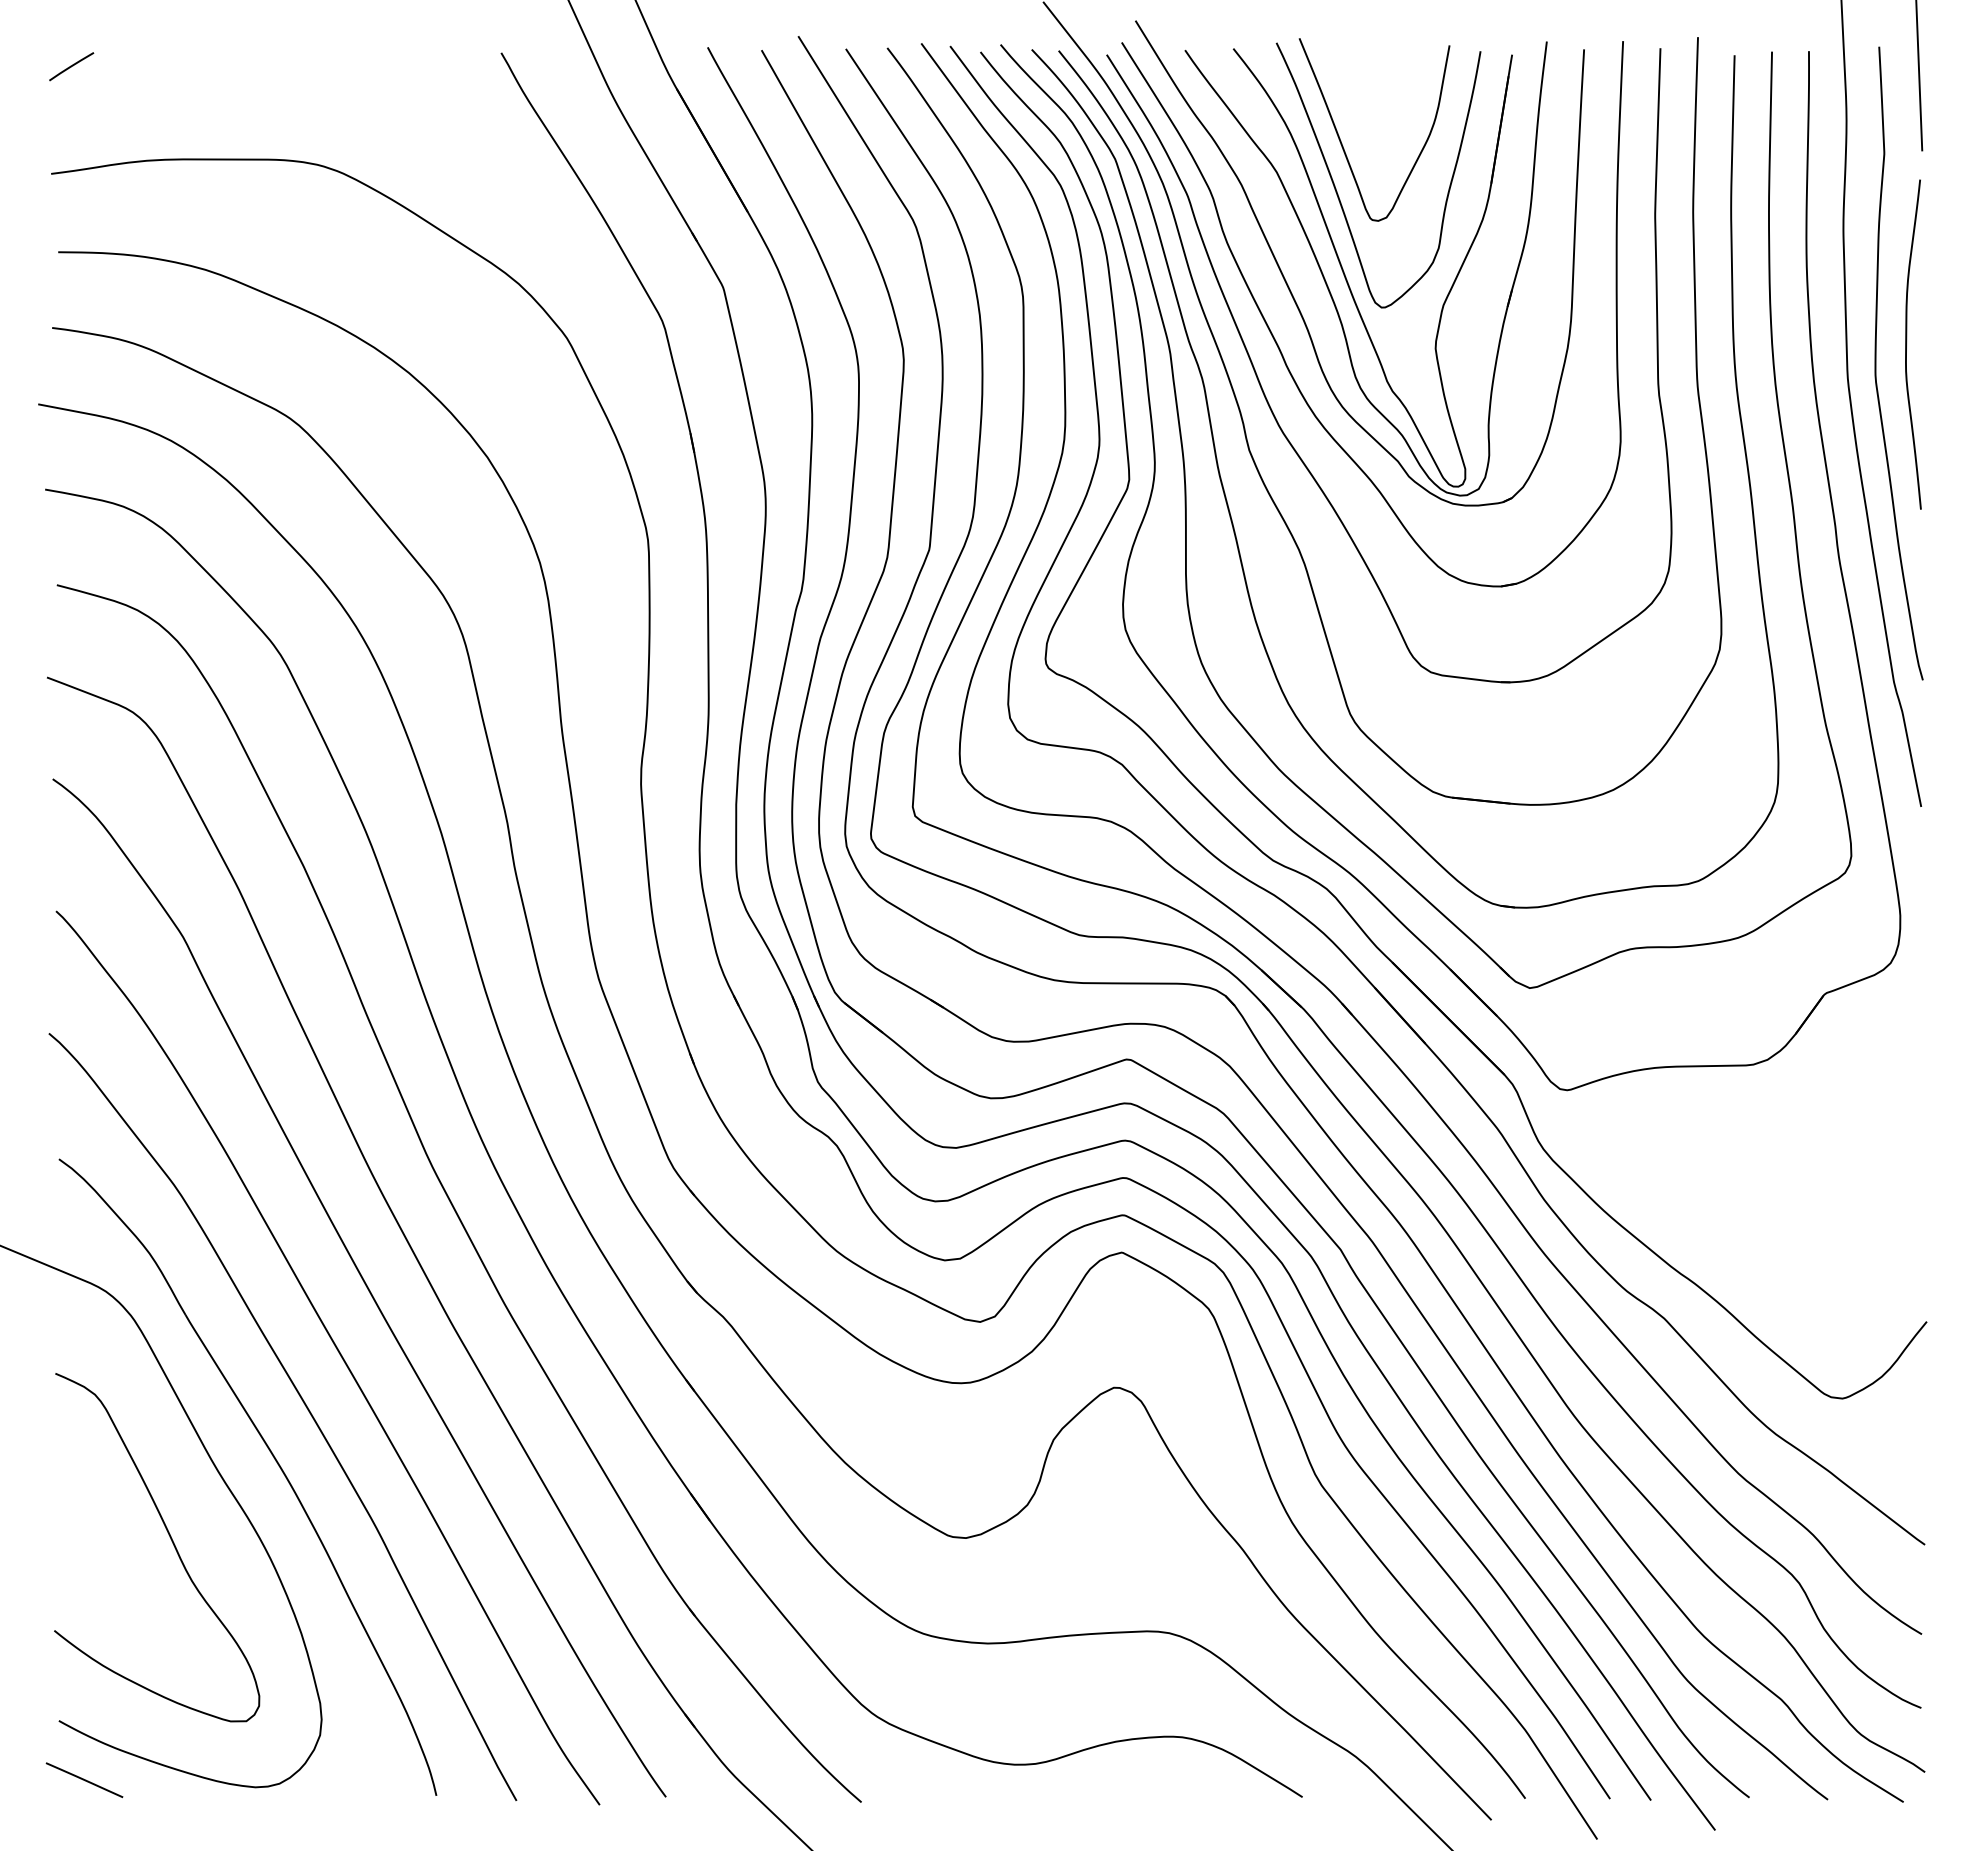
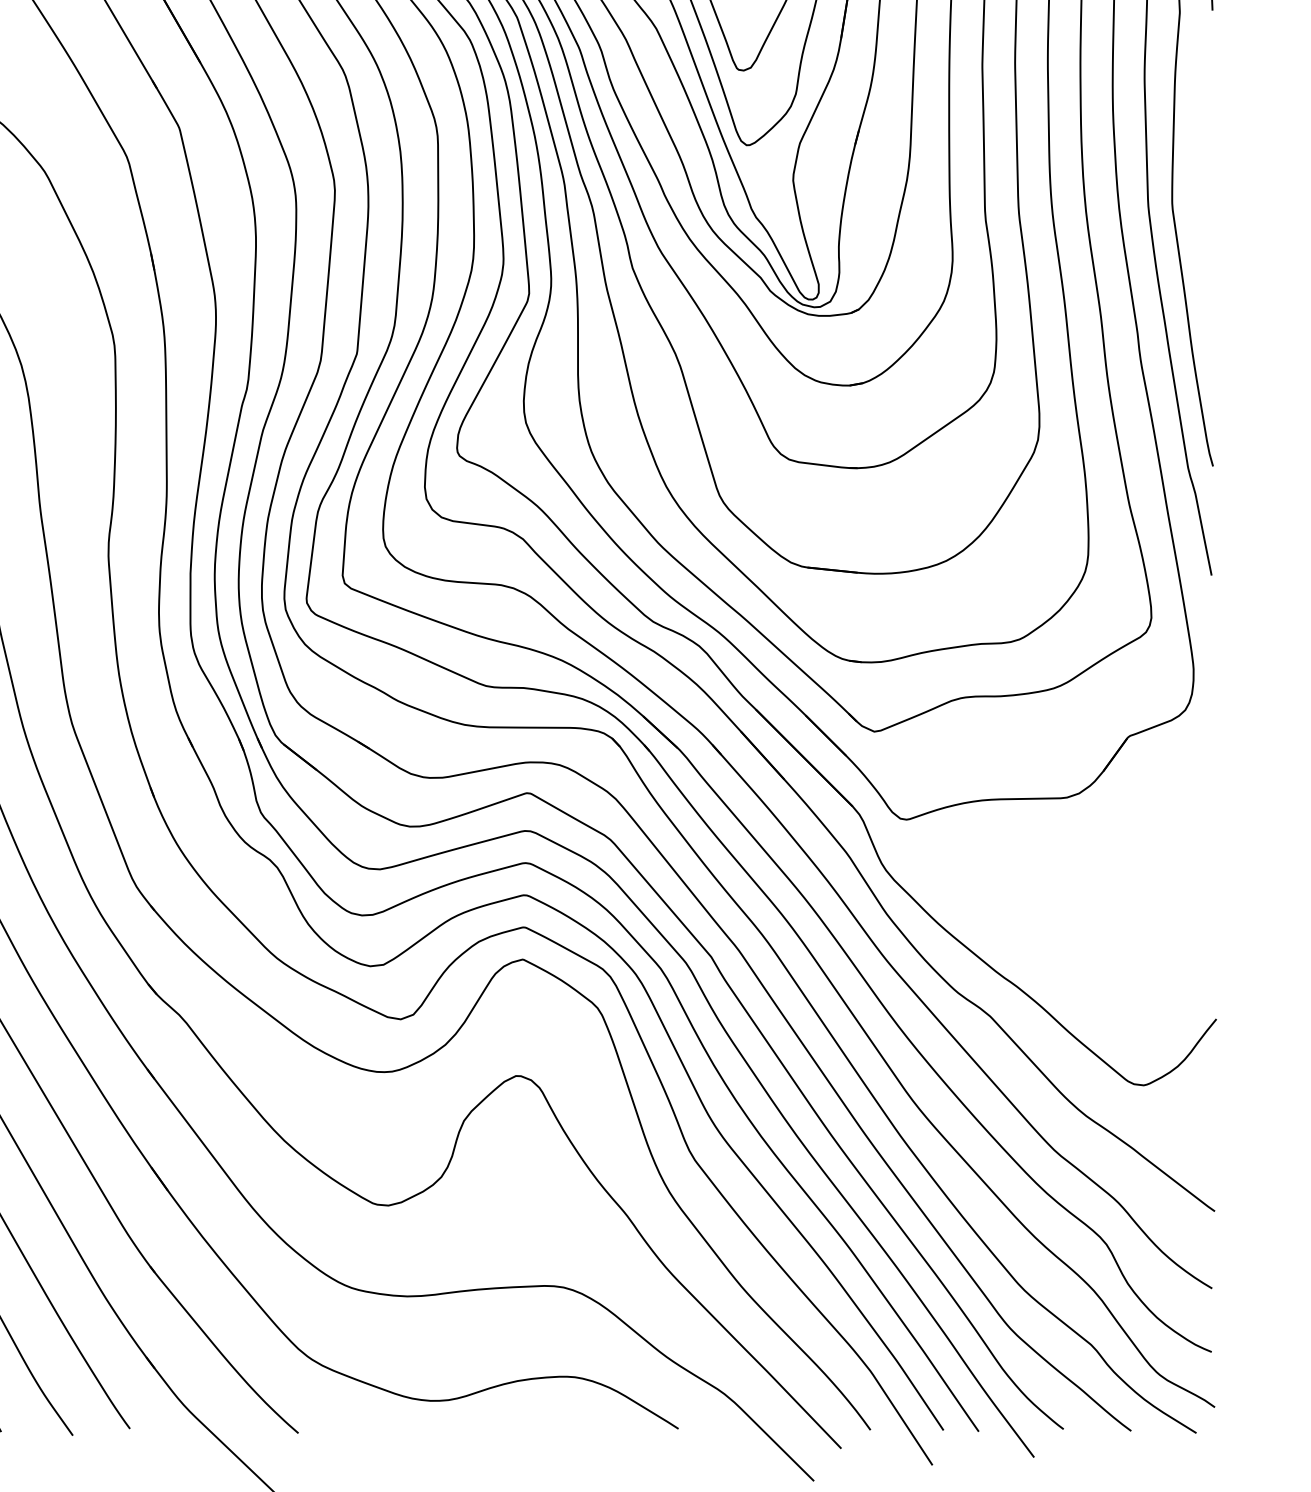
curve: (1907, 342) -> (1199, 175), removed

